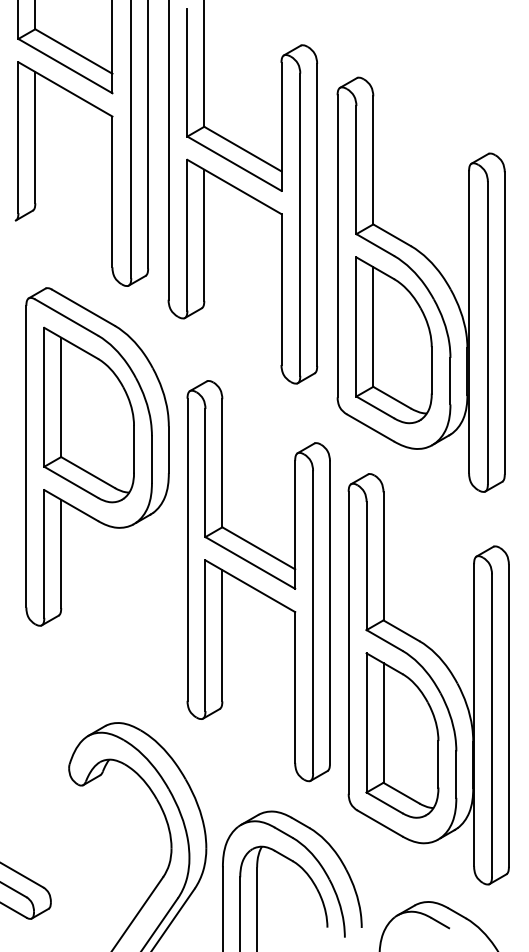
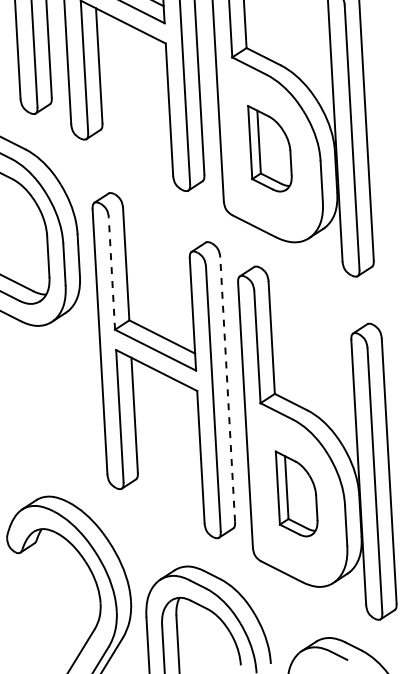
part: (393, 340) -> (269, 148), size x0.6
line: (205, 472) -> (111, 273), solid -> dashed
line: (329, 611) -> (227, 388), solid -> dashed
part: (402, 735) -> (297, 493), size x0.6

